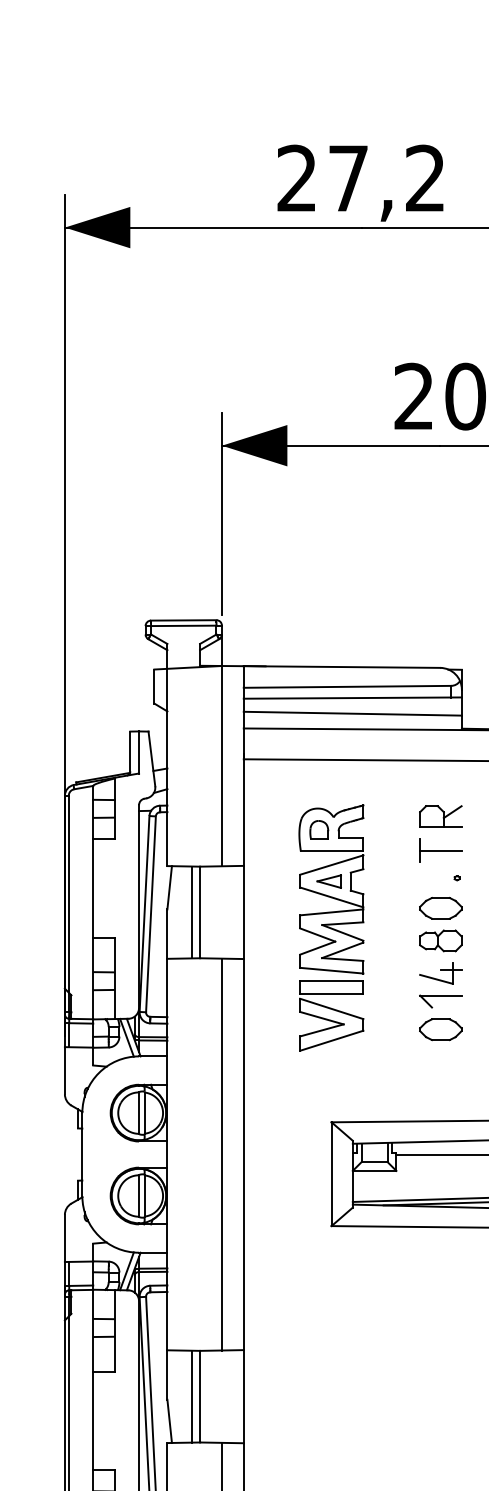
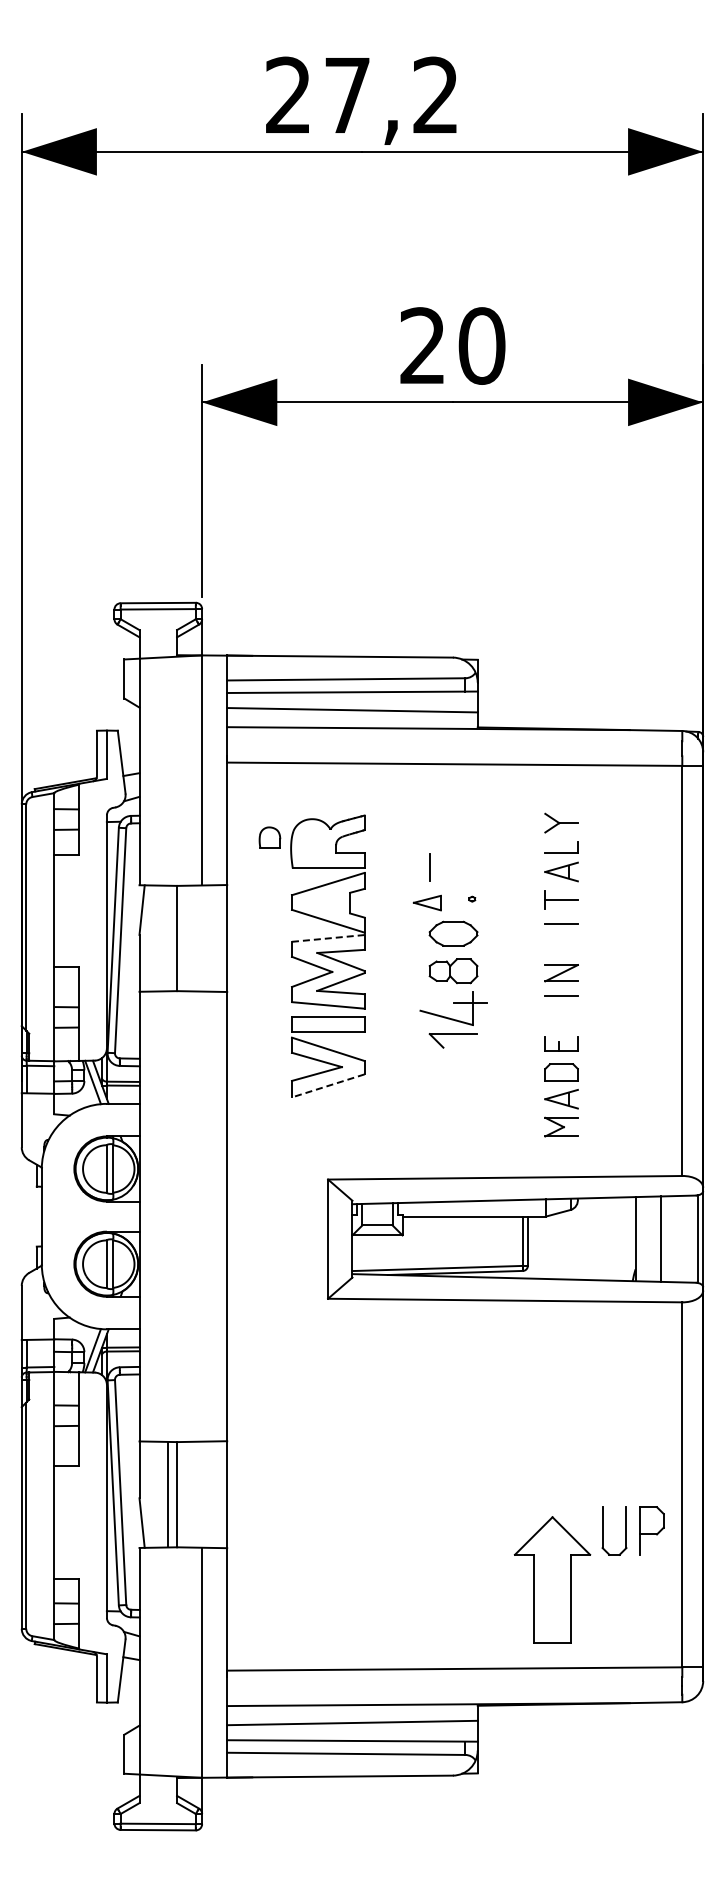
part: (440, 815) -> (453, 827), removed
part: (318, 829) -> (269, 837), moved
line: (440, 850) -> (453, 867), removed
part: (328, 881) -> (426, 902), moved
line: (192, 912) -> (168, 938), removed
line: (331, 912) -> (328, 938), solid -> dashed
part: (439, 973) -> (452, 1008), size x1.4
part: (440, 1029) -> (453, 1073), removed
line: (331, 1041) -> (327, 1086), solid -> dashed
line: (222, 1154) -> (202, 1216), removed

